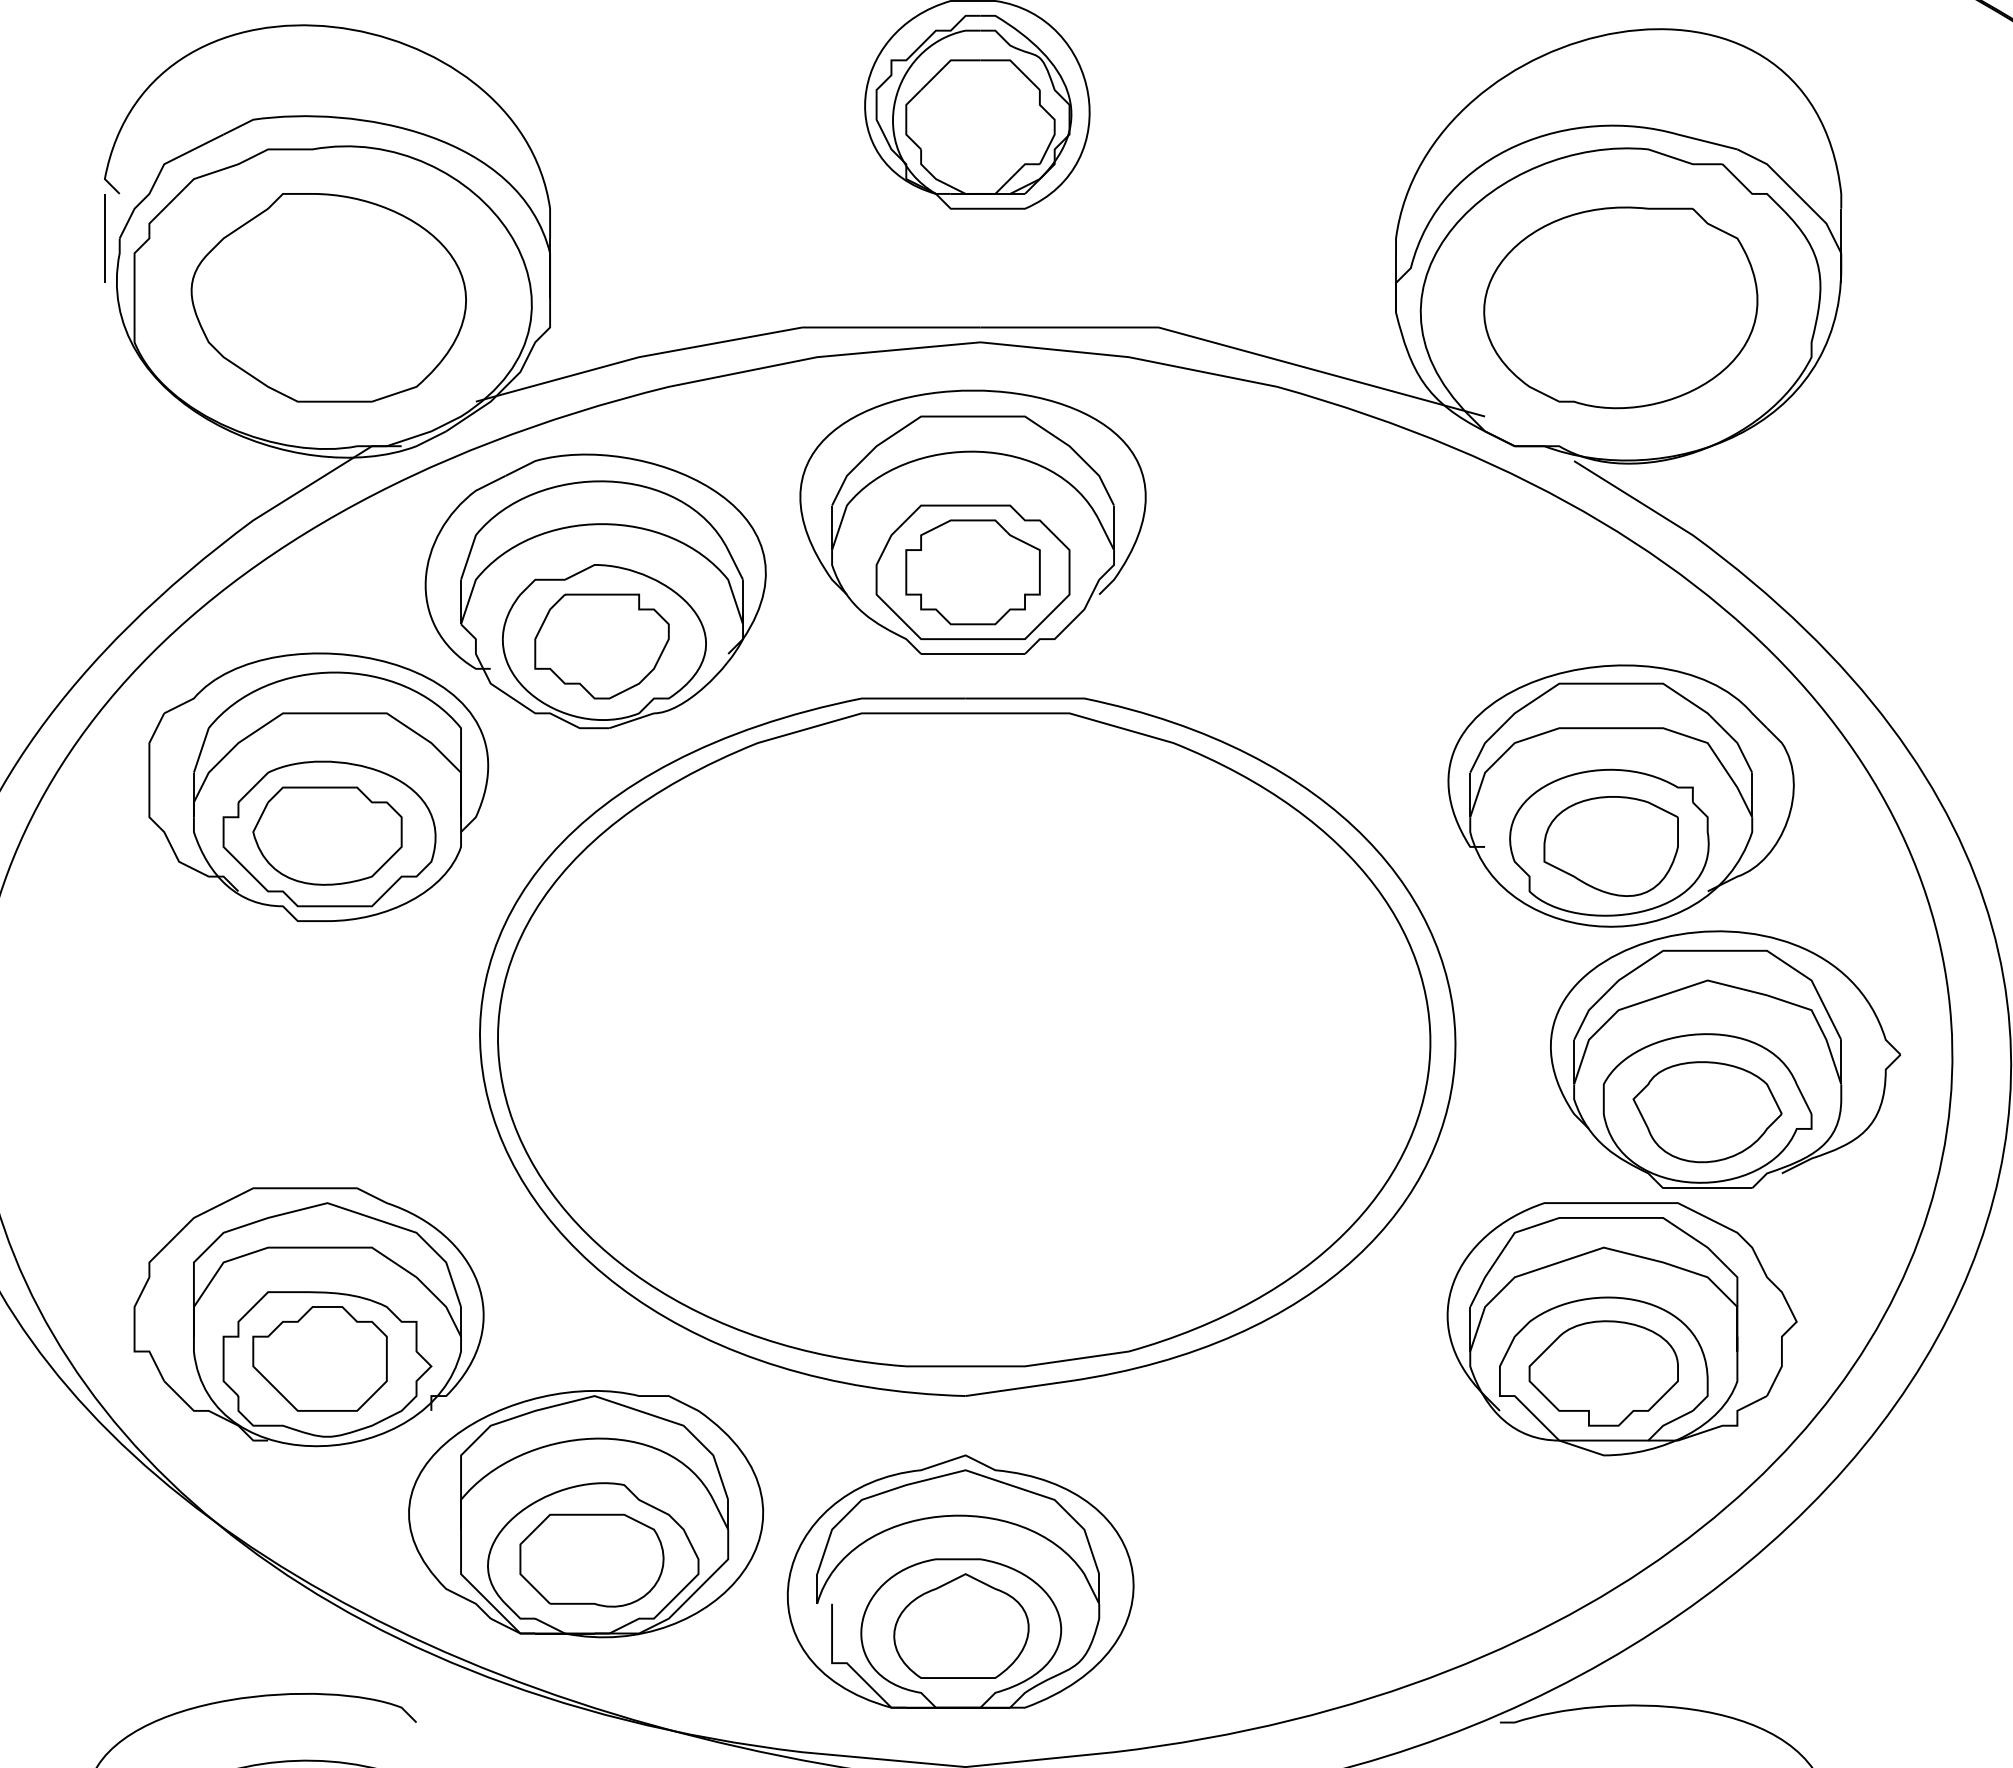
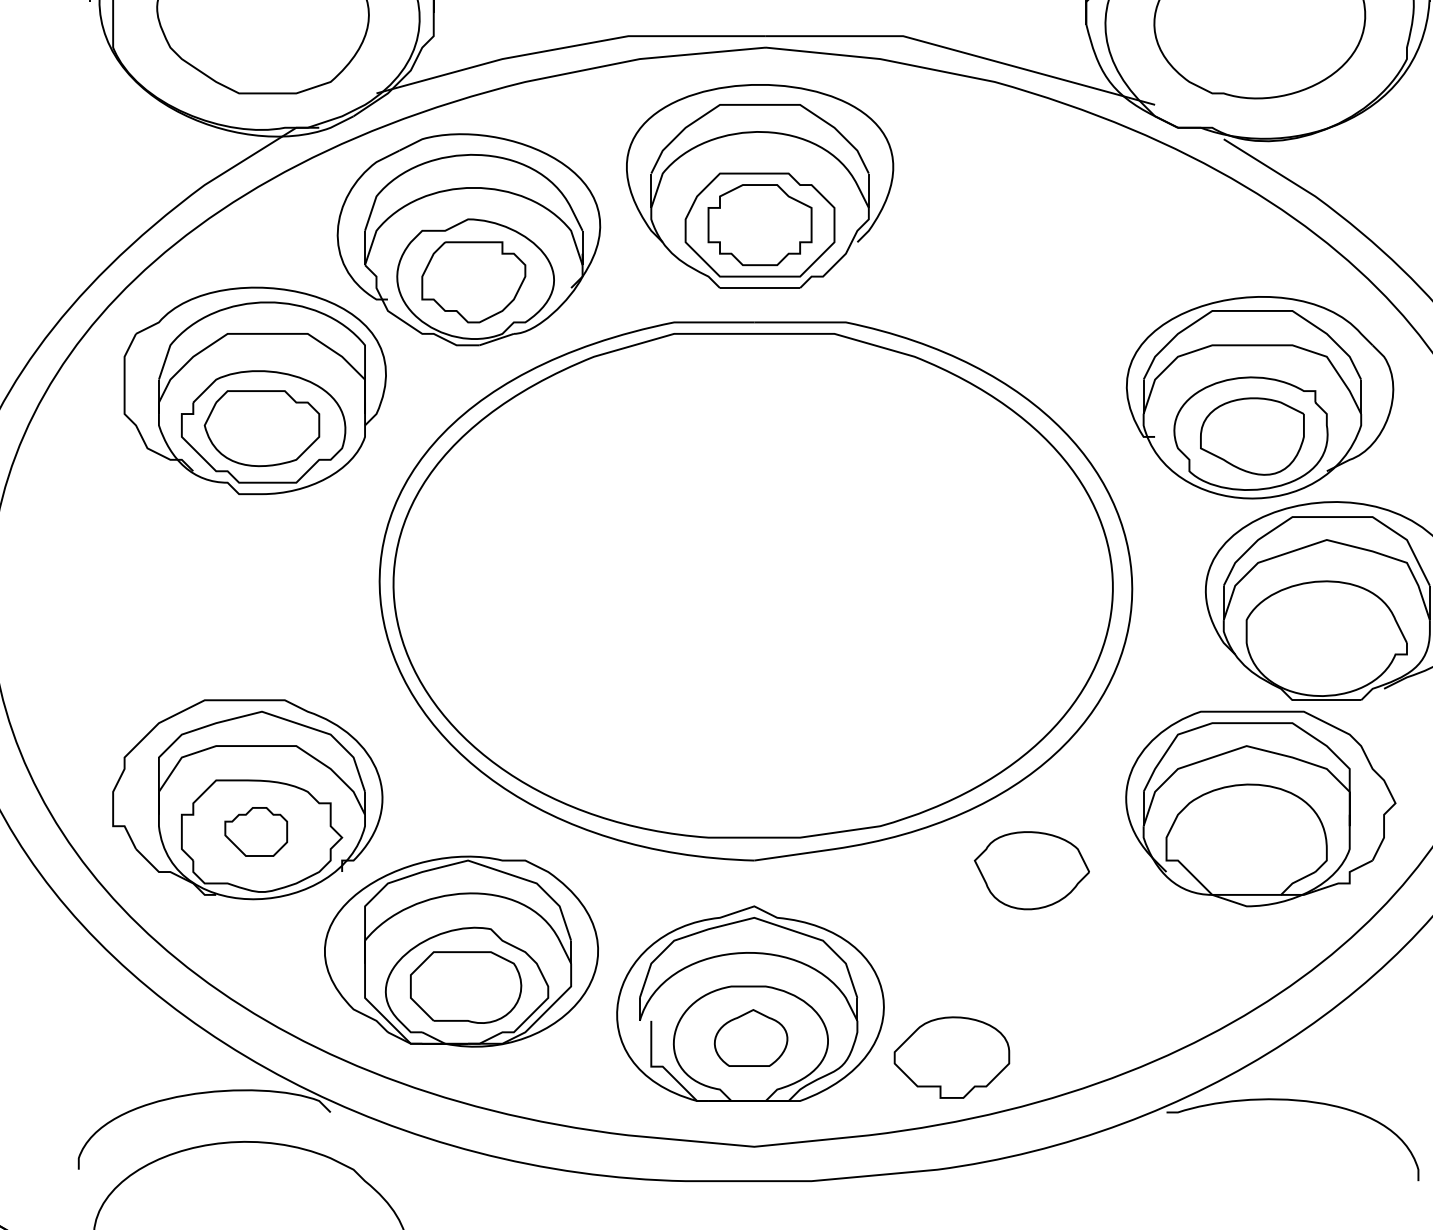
part: (1707, 1112) -> (1031, 870), moved
part: (319, 1358) -> (255, 831), size x0.6
part: (1603, 1373) -> (951, 1057), moved
part: (961, 1625) -> (751, 1037), size x0.7

